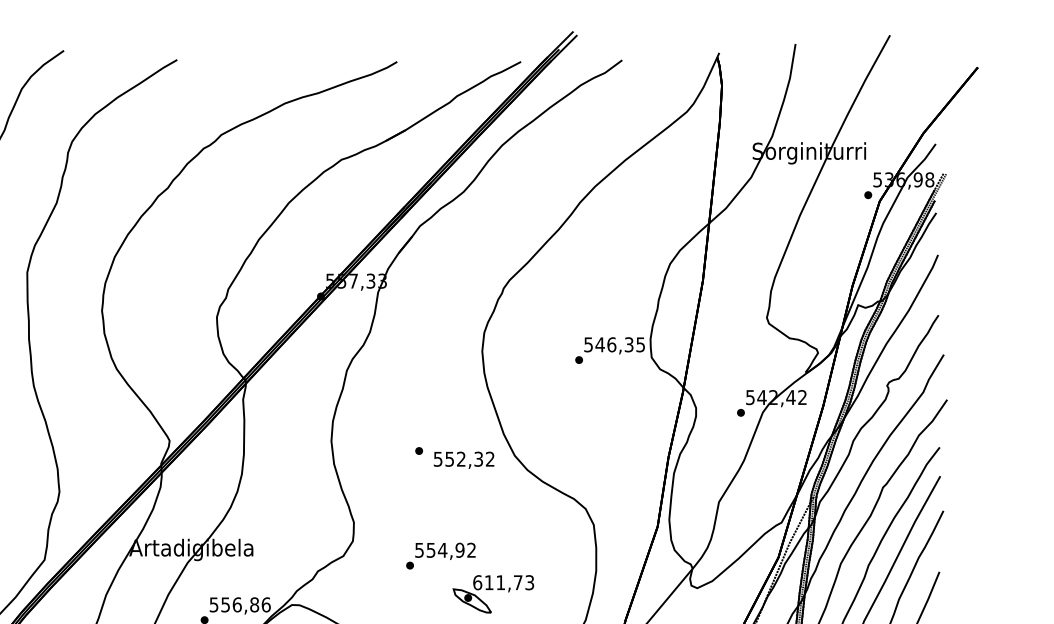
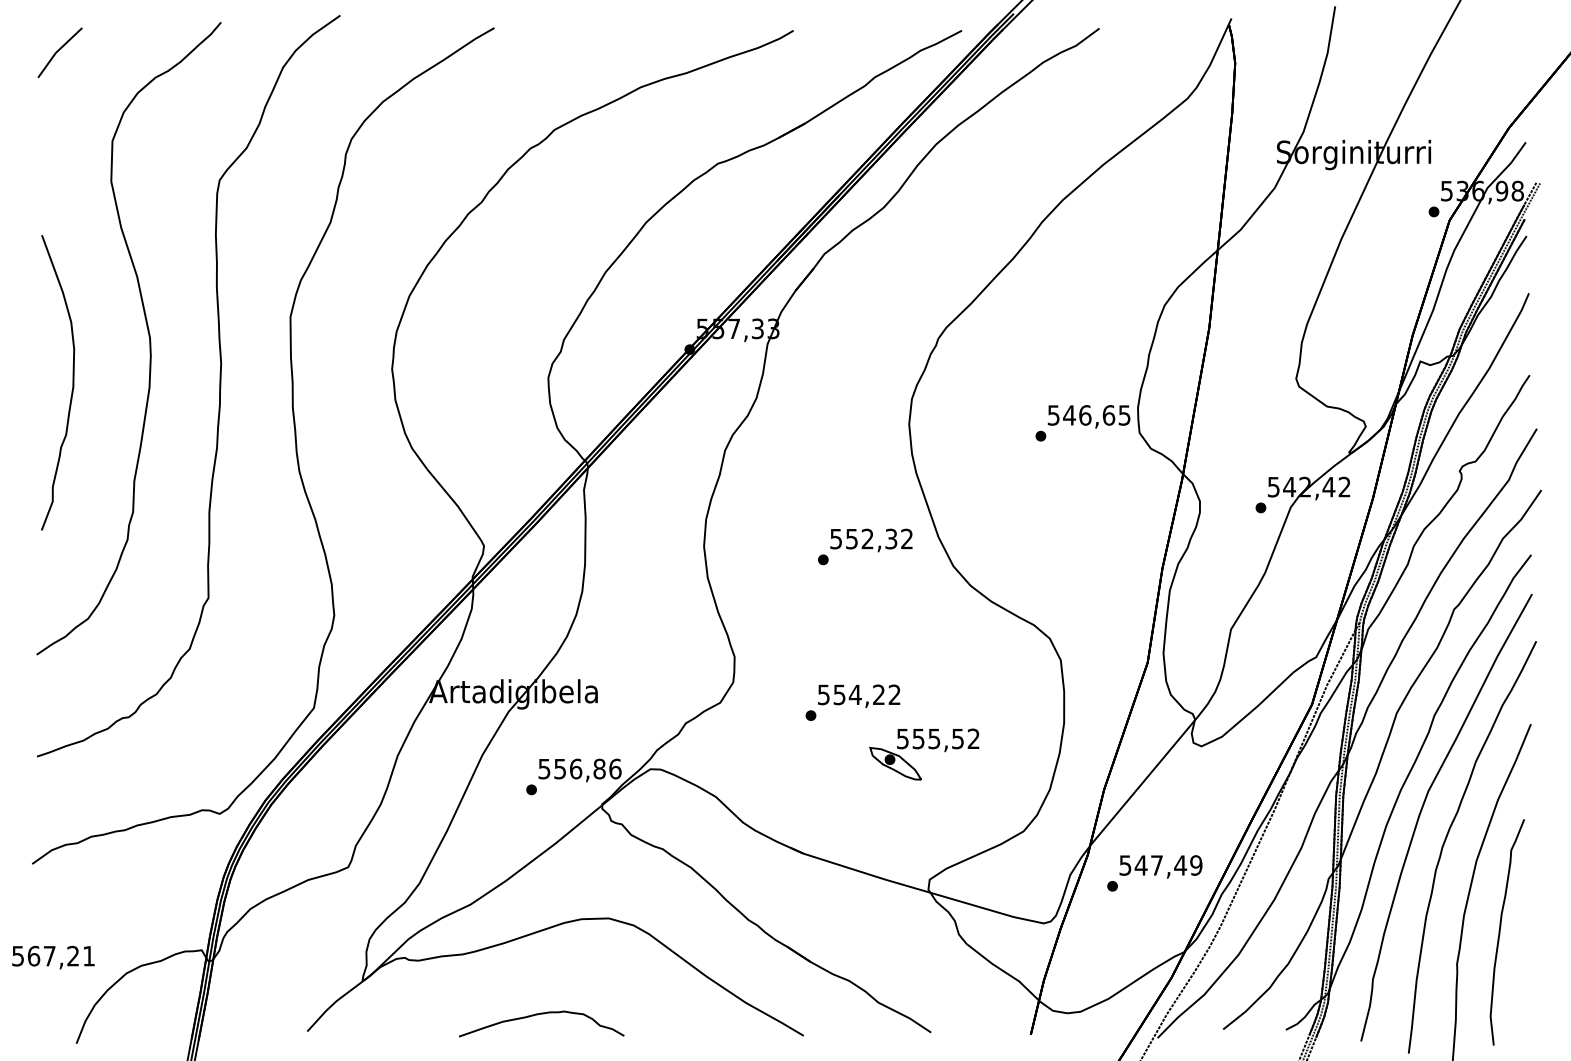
text: (628, 344) -> (1108, 415), 546,35 -> 546,65
text: (464, 460) -> (871, 540), moved
text: (459, 550) -> (878, 694), 554,92 -> 554,22
text: (503, 582) -> (937, 738), 611,73 -> 555,52

